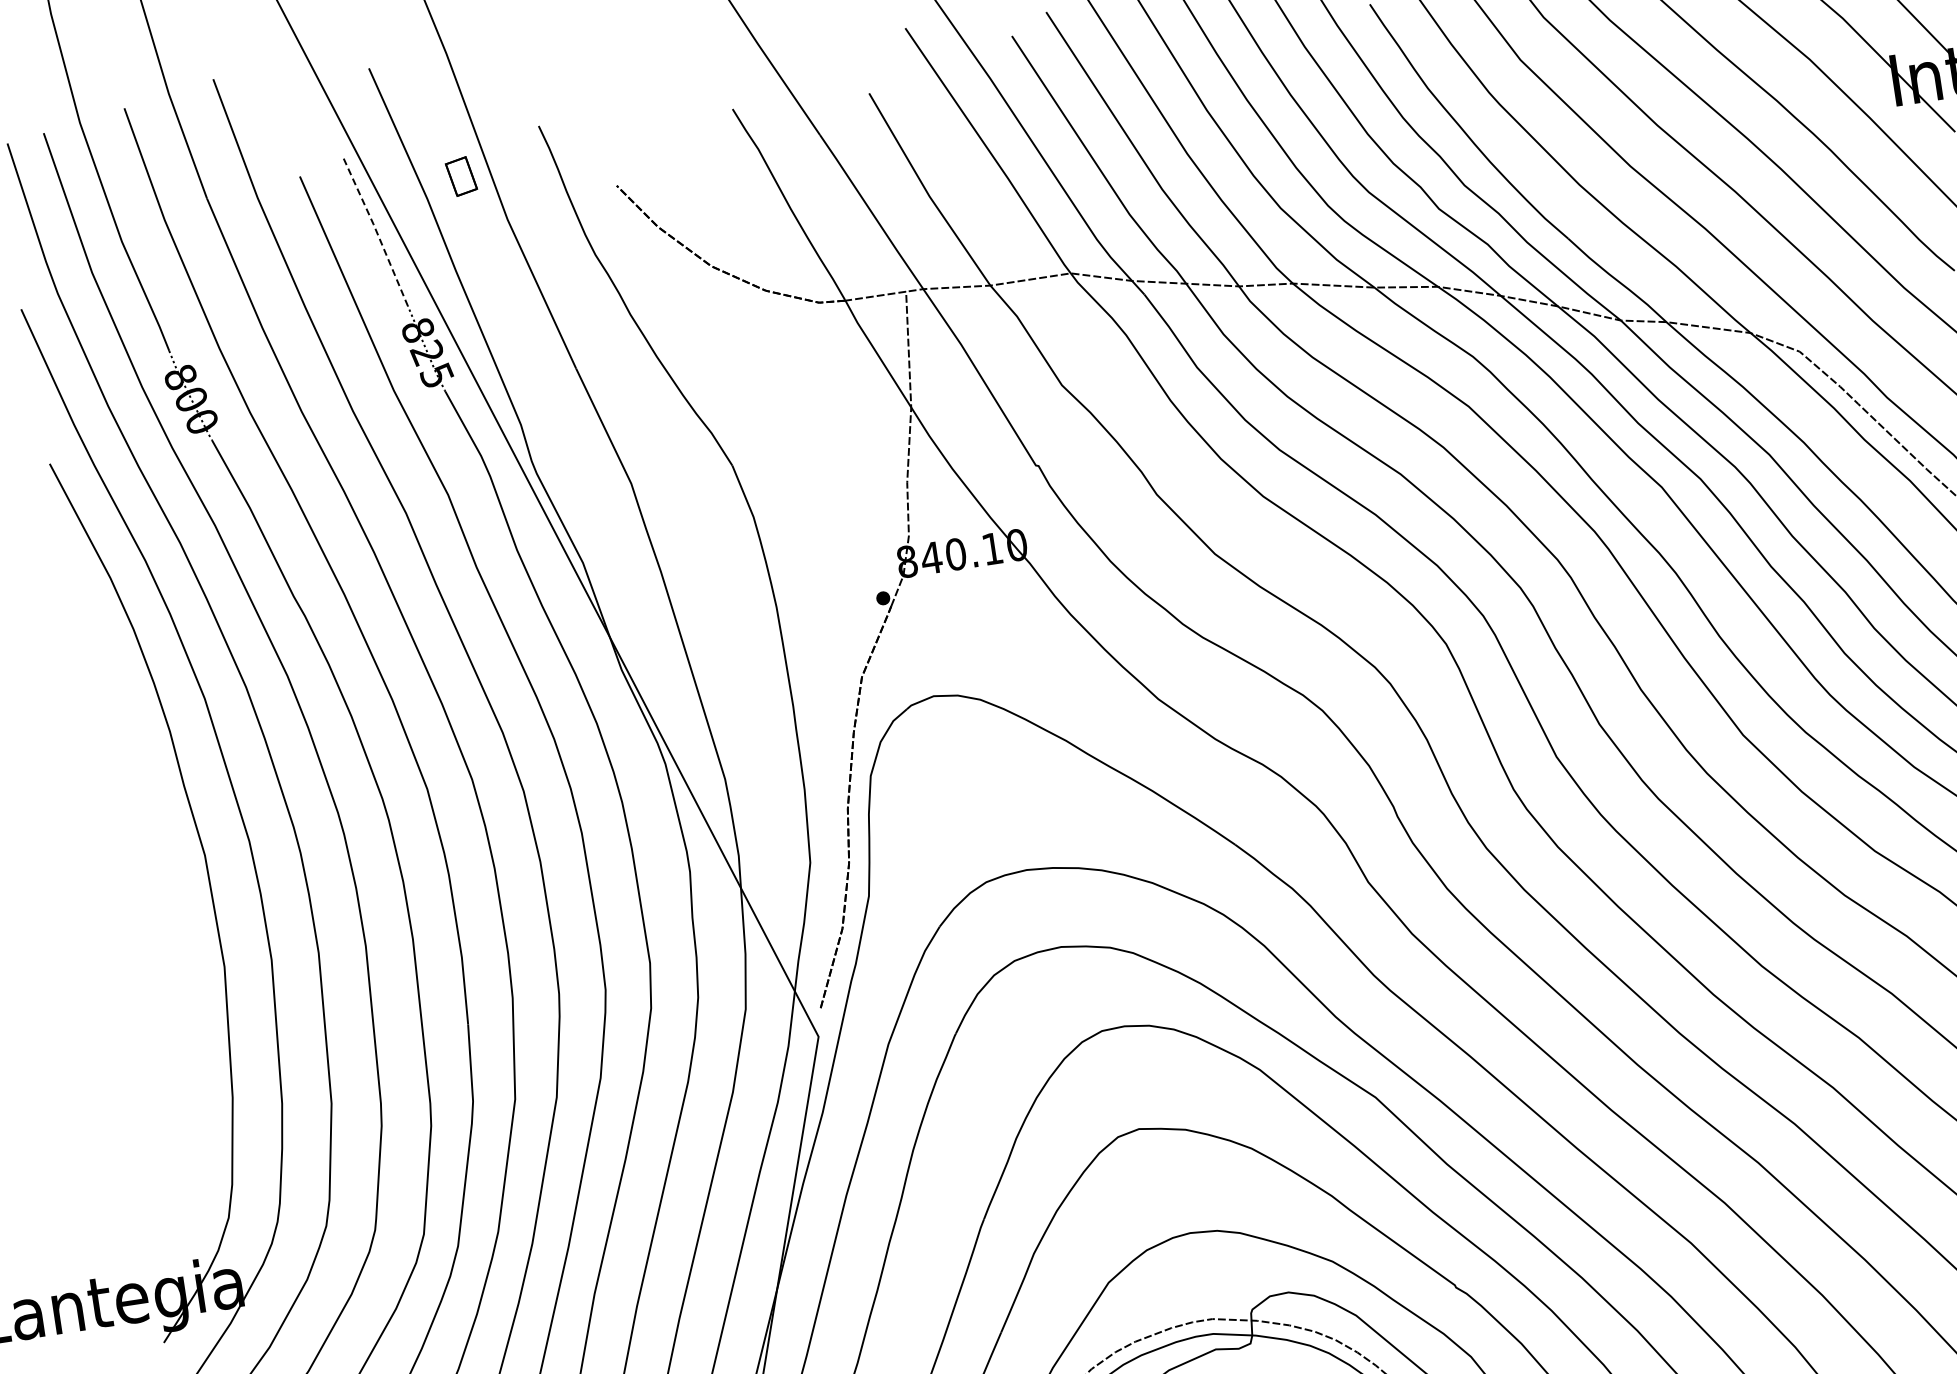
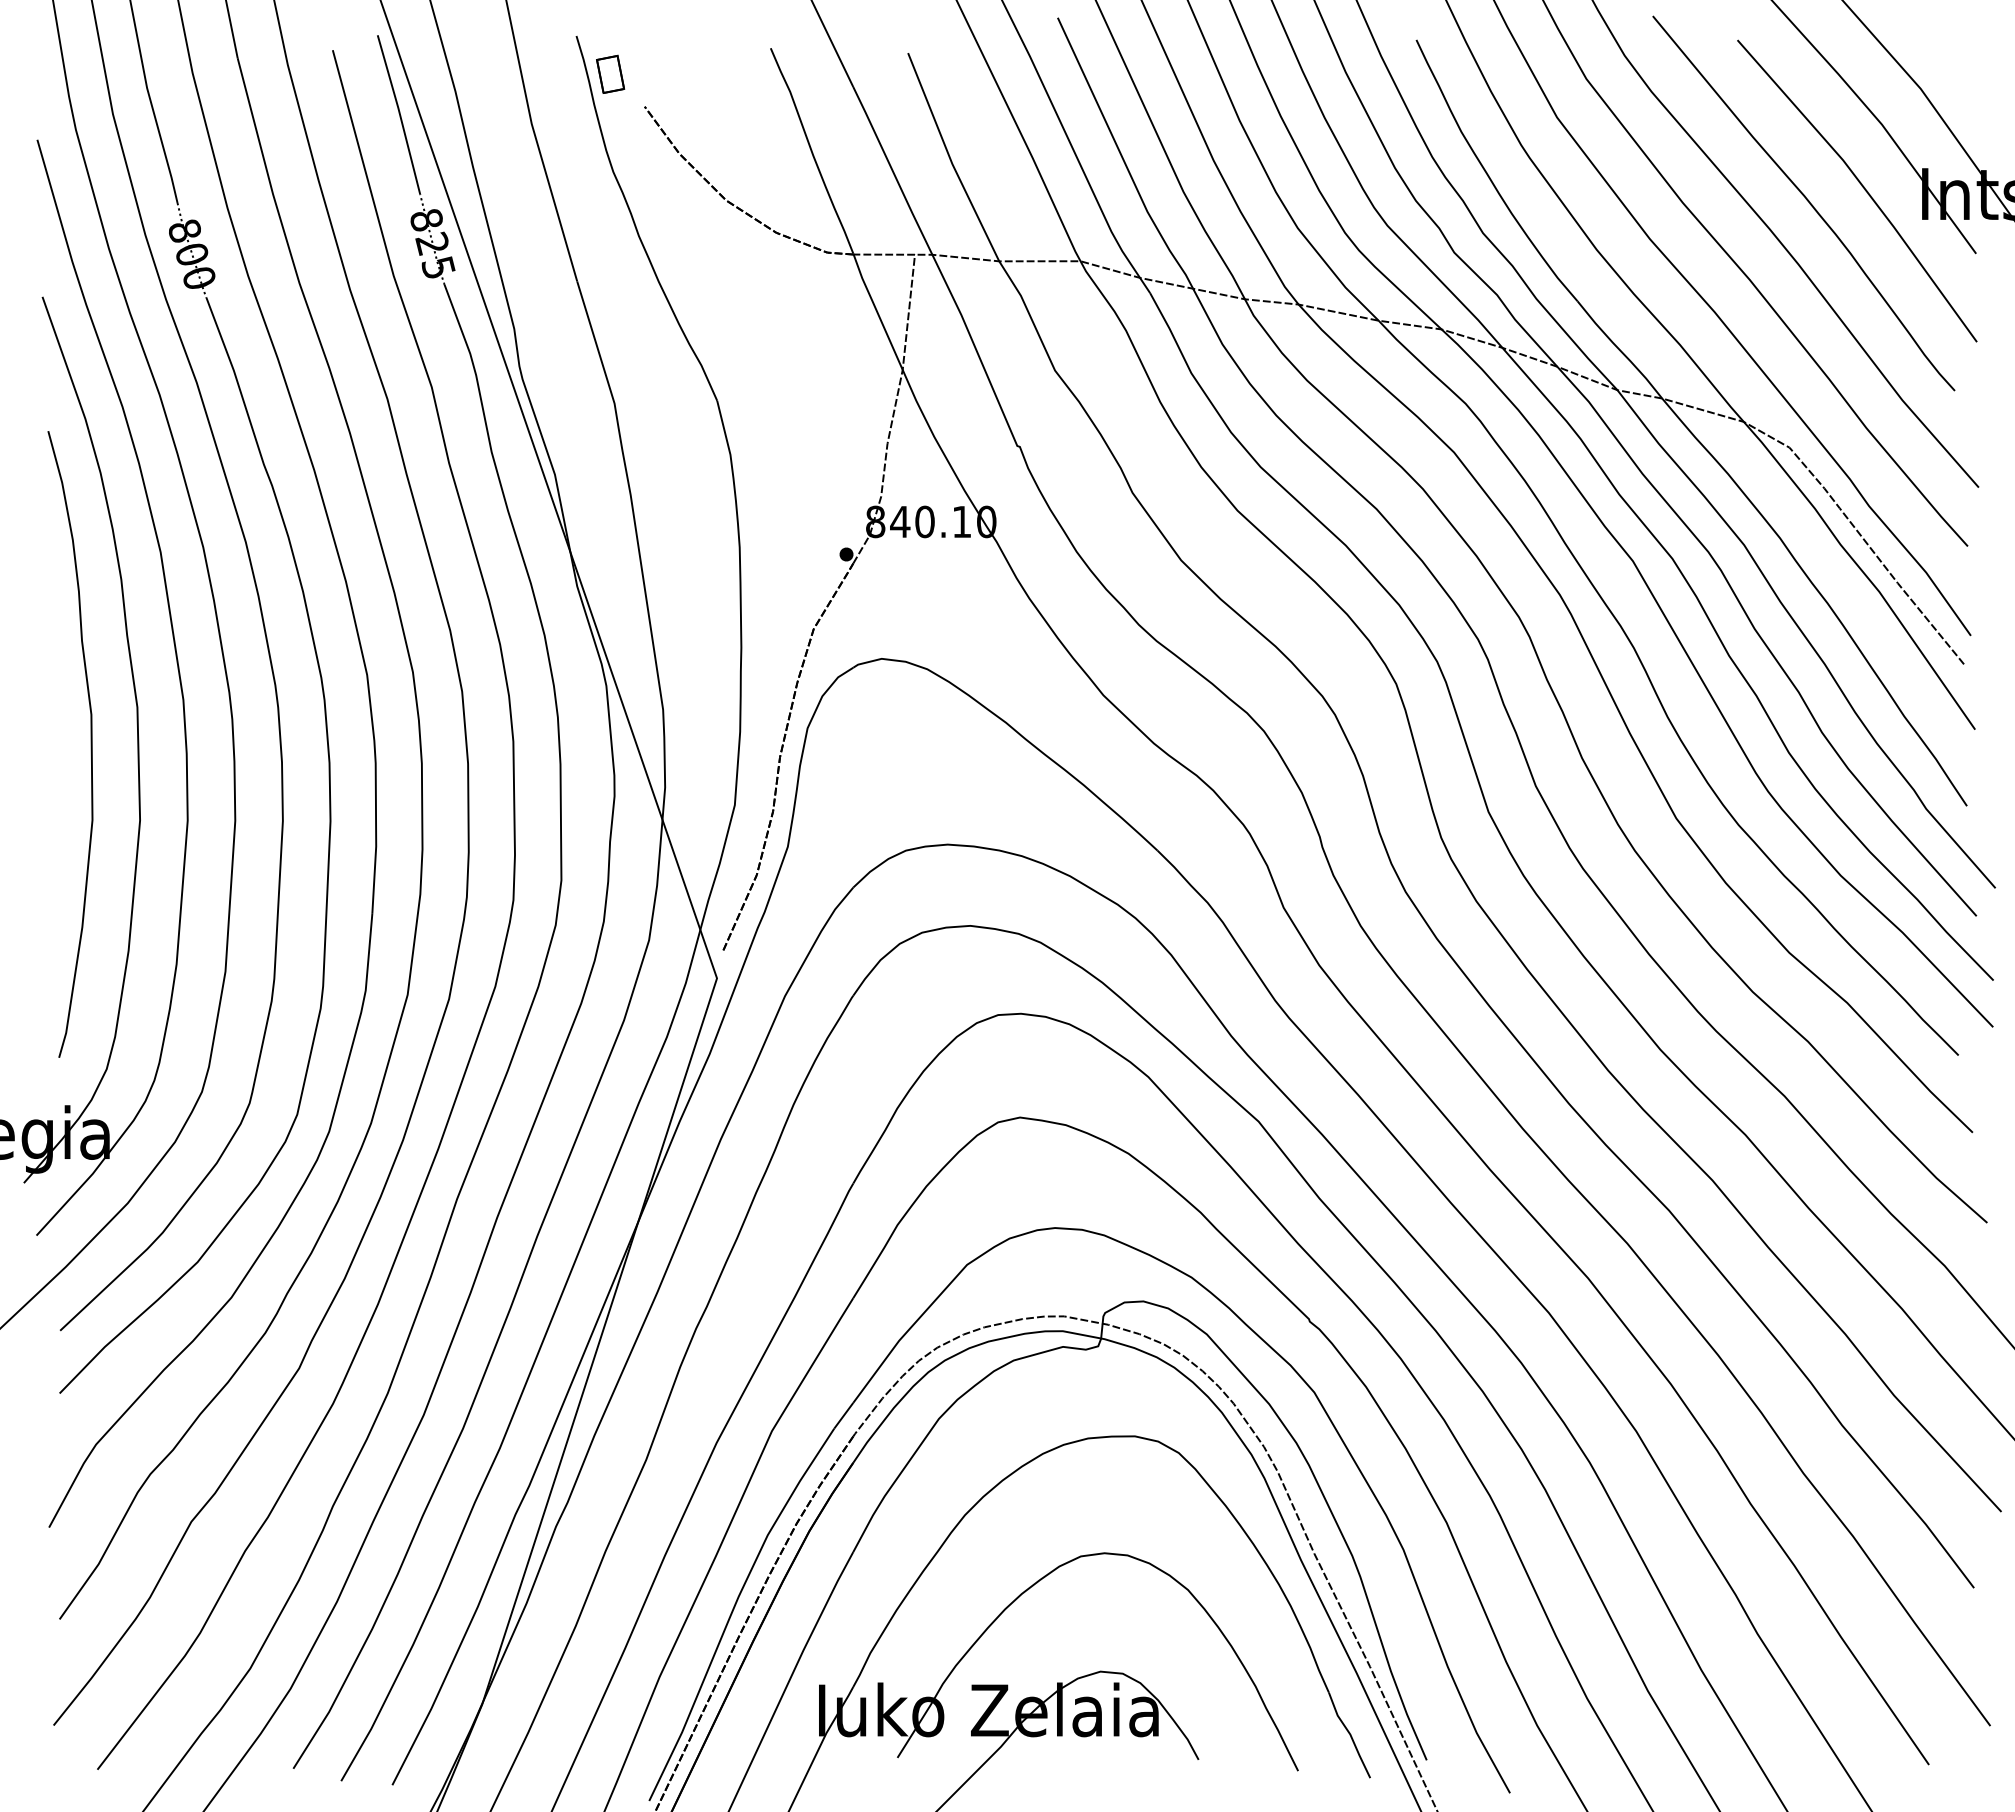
part: (461, 175) -> (610, 73), moved
line: (375, 229) -> (399, 113), dashed -> solid
curve: (164, 899) -> (90, 744), added

